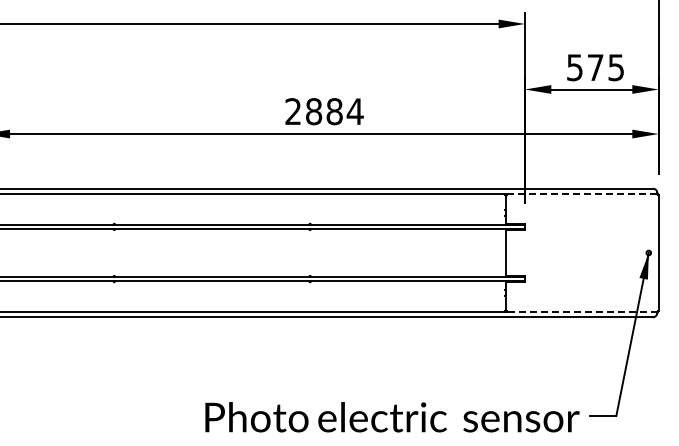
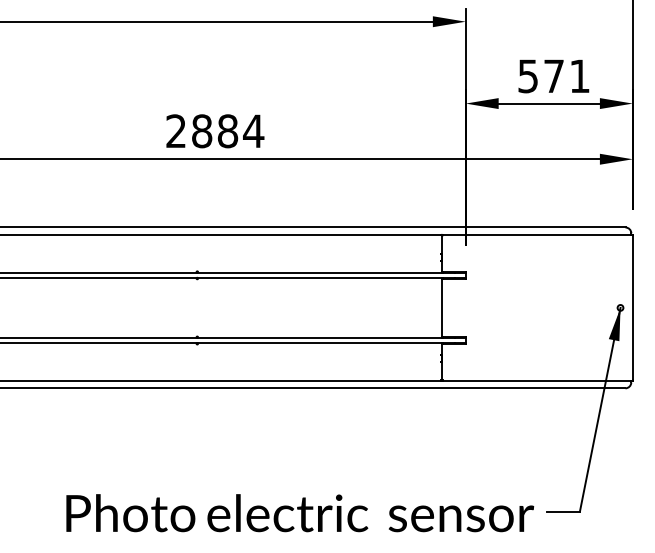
text: (615, 67) -> (578, 76), 575 -> 571
line: (582, 194) -> (537, 234), dashed -> solid
line: (582, 311) -> (537, 381), dashed -> solid

